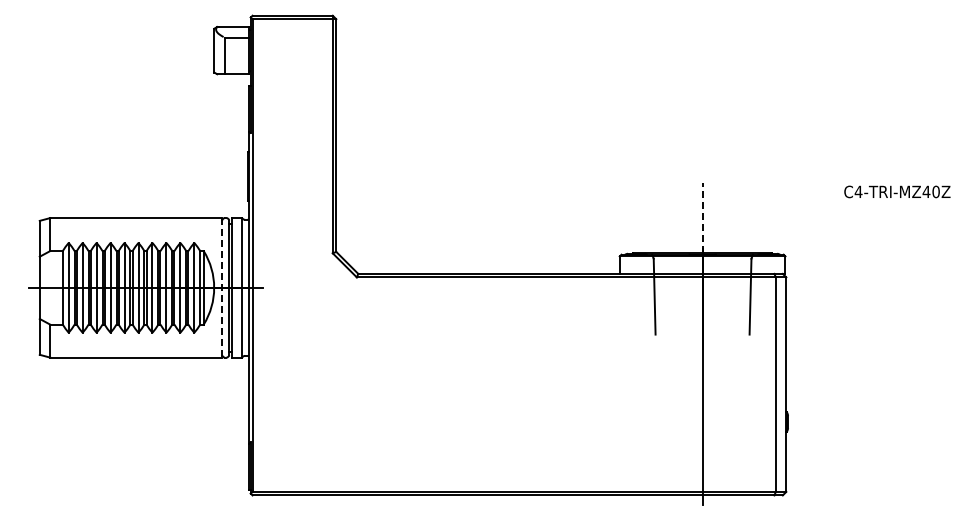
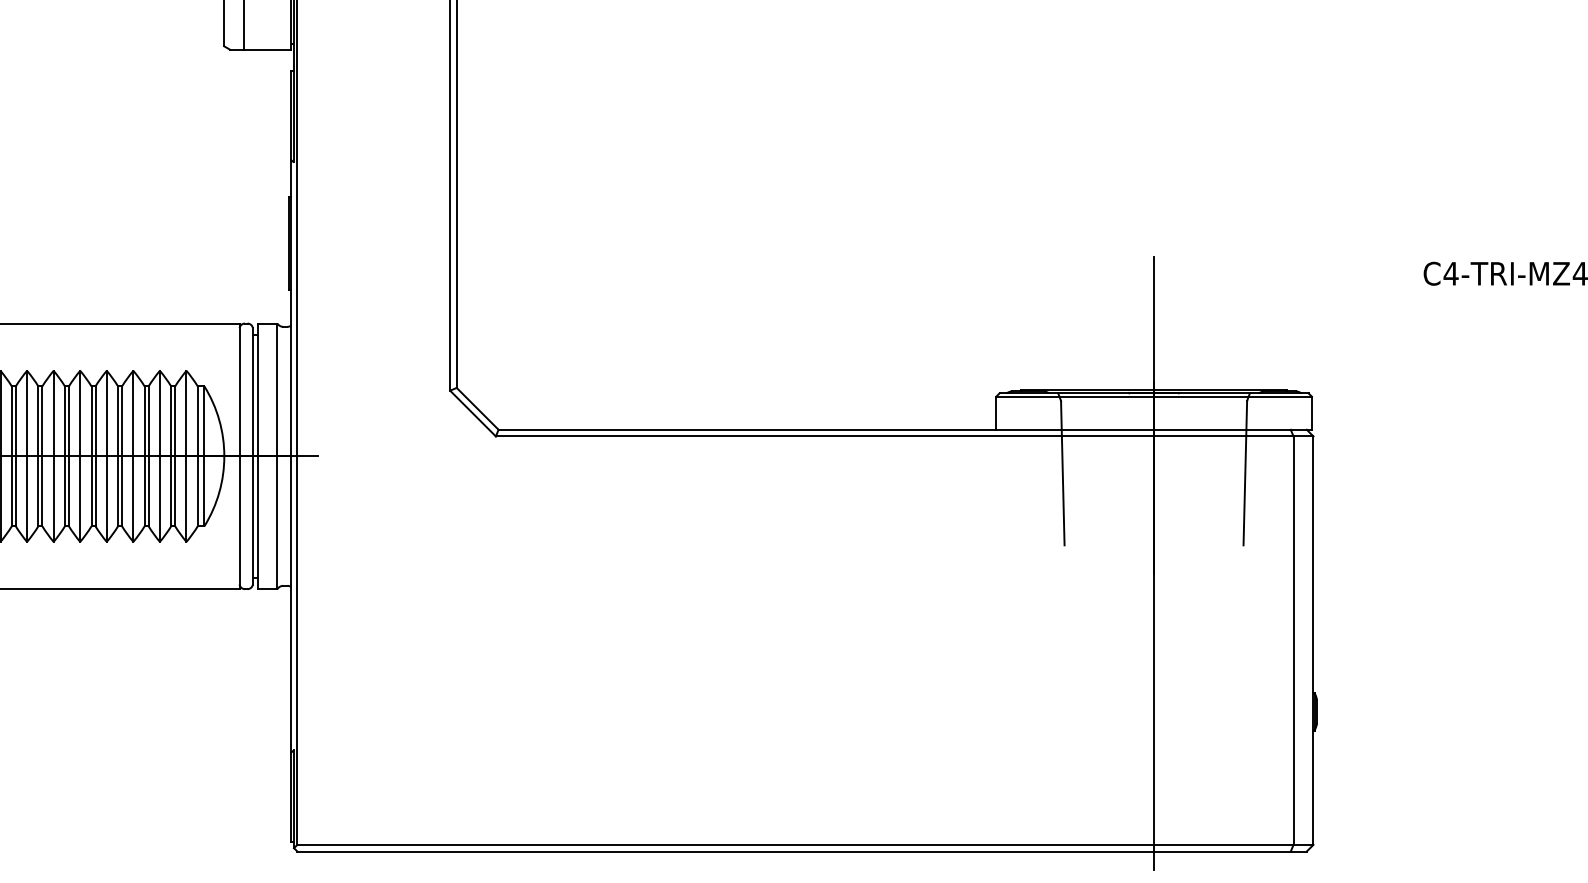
line: (702, 218) -> (1153, 324), dashed -> solid
line: (222, 287) -> (240, 455), dashed -> solid

